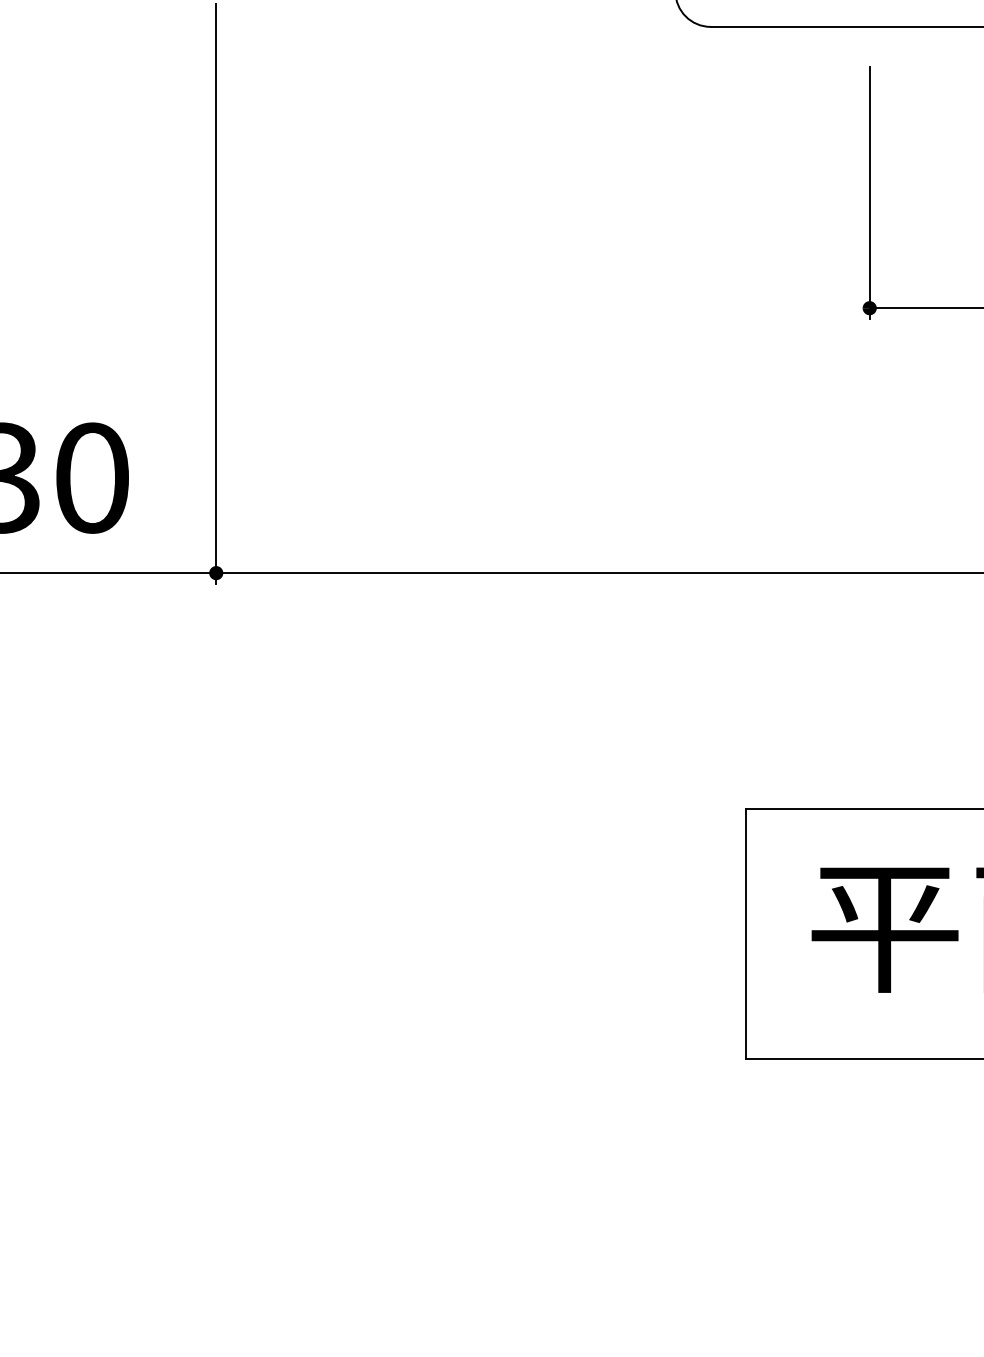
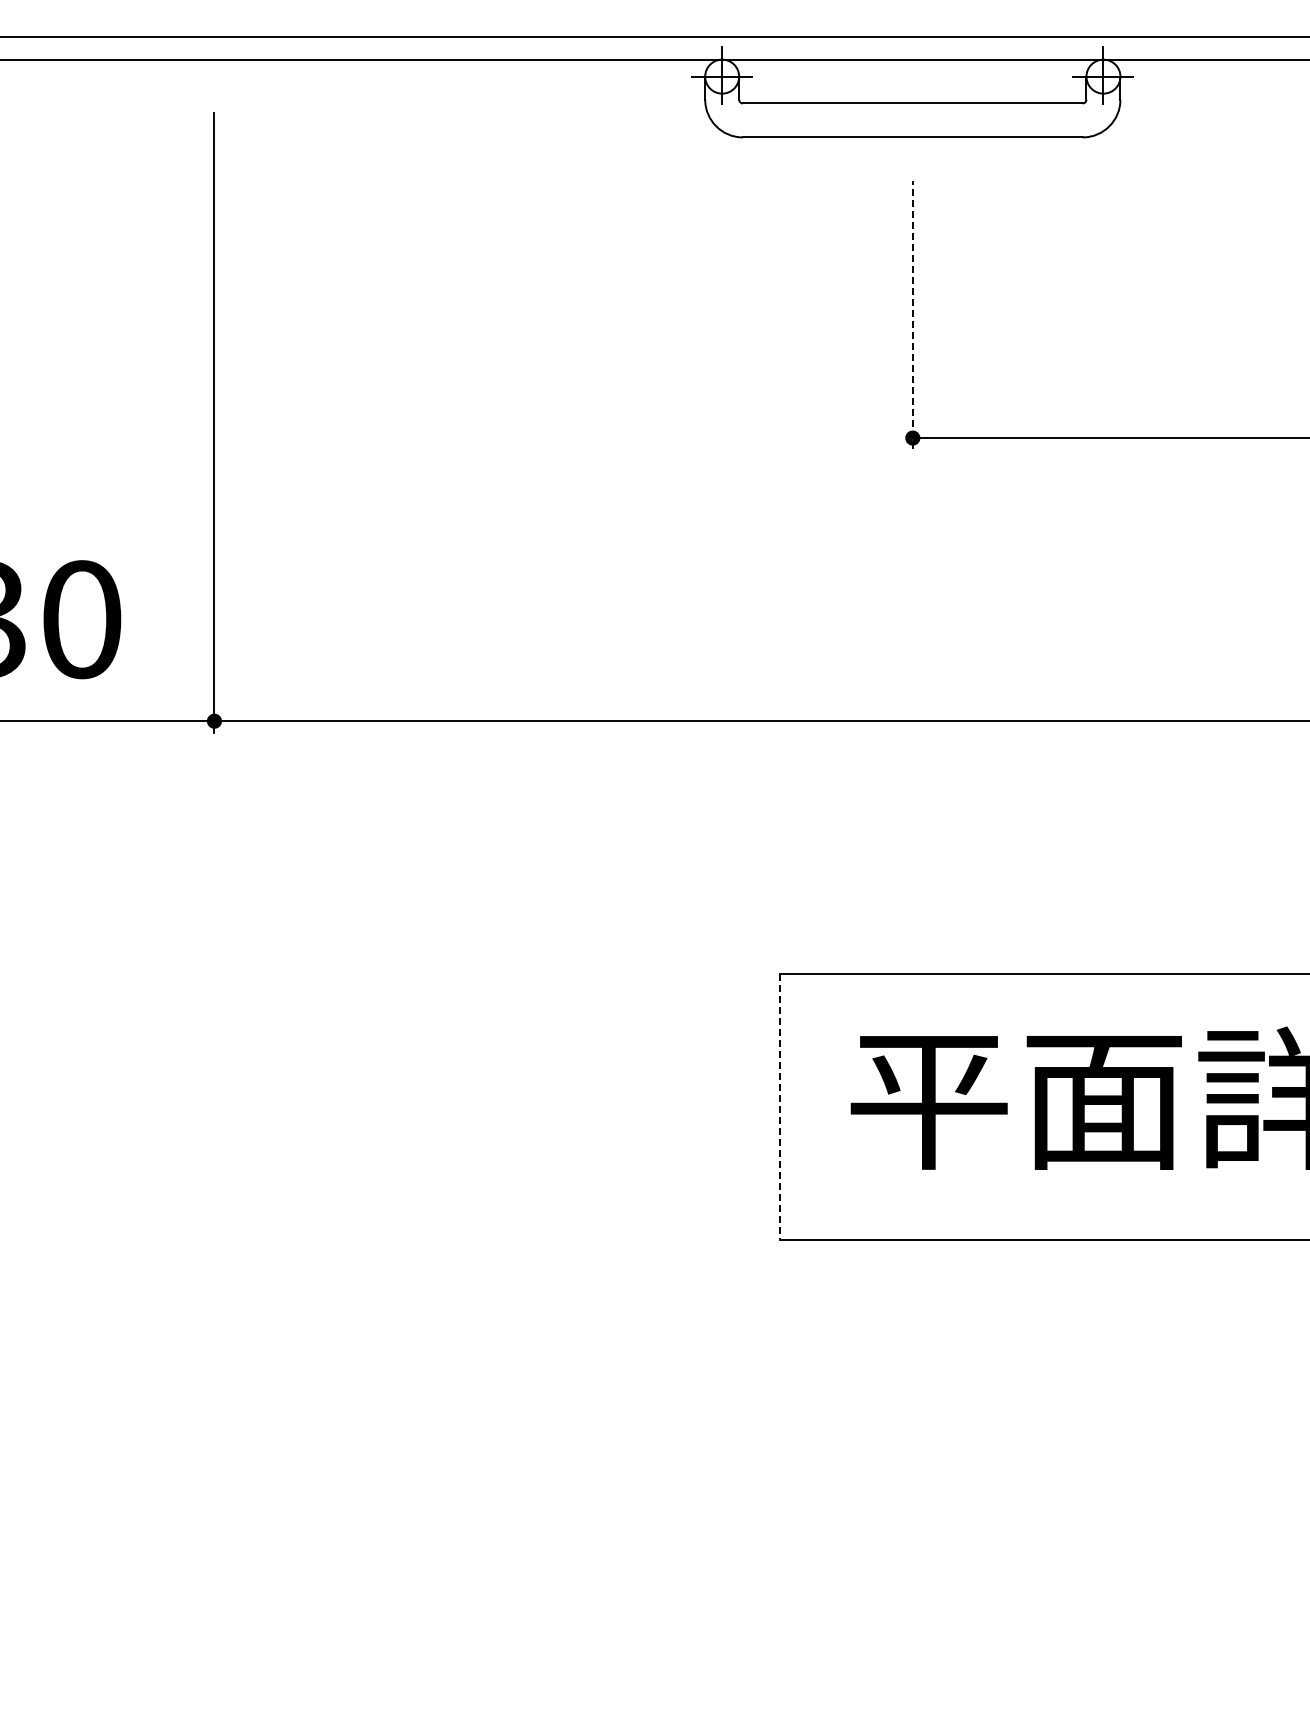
line: (869, 192) -> (912, 314), solid -> dashed
line: (745, 934) -> (780, 1107), solid -> dashed

